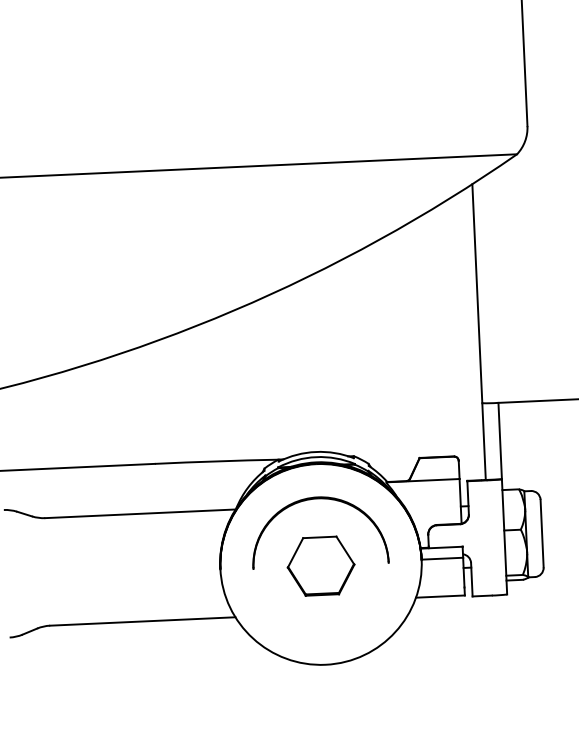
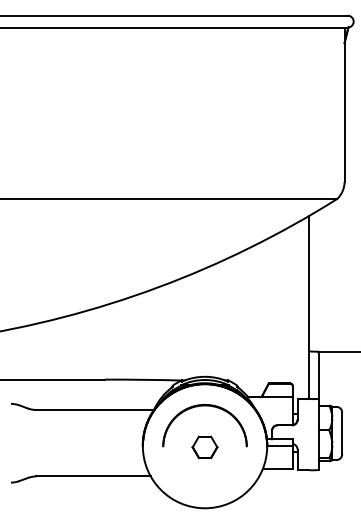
part: (320, 566) -> (204, 447), size x0.6

